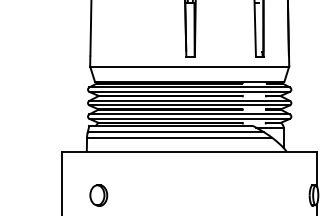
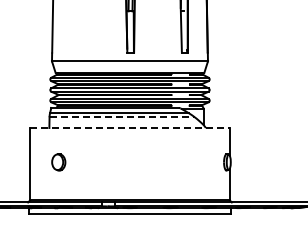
line: (180, 138) -> (122, 117), solid -> dashed
line: (189, 150) -> (129, 127), solid -> dashed

